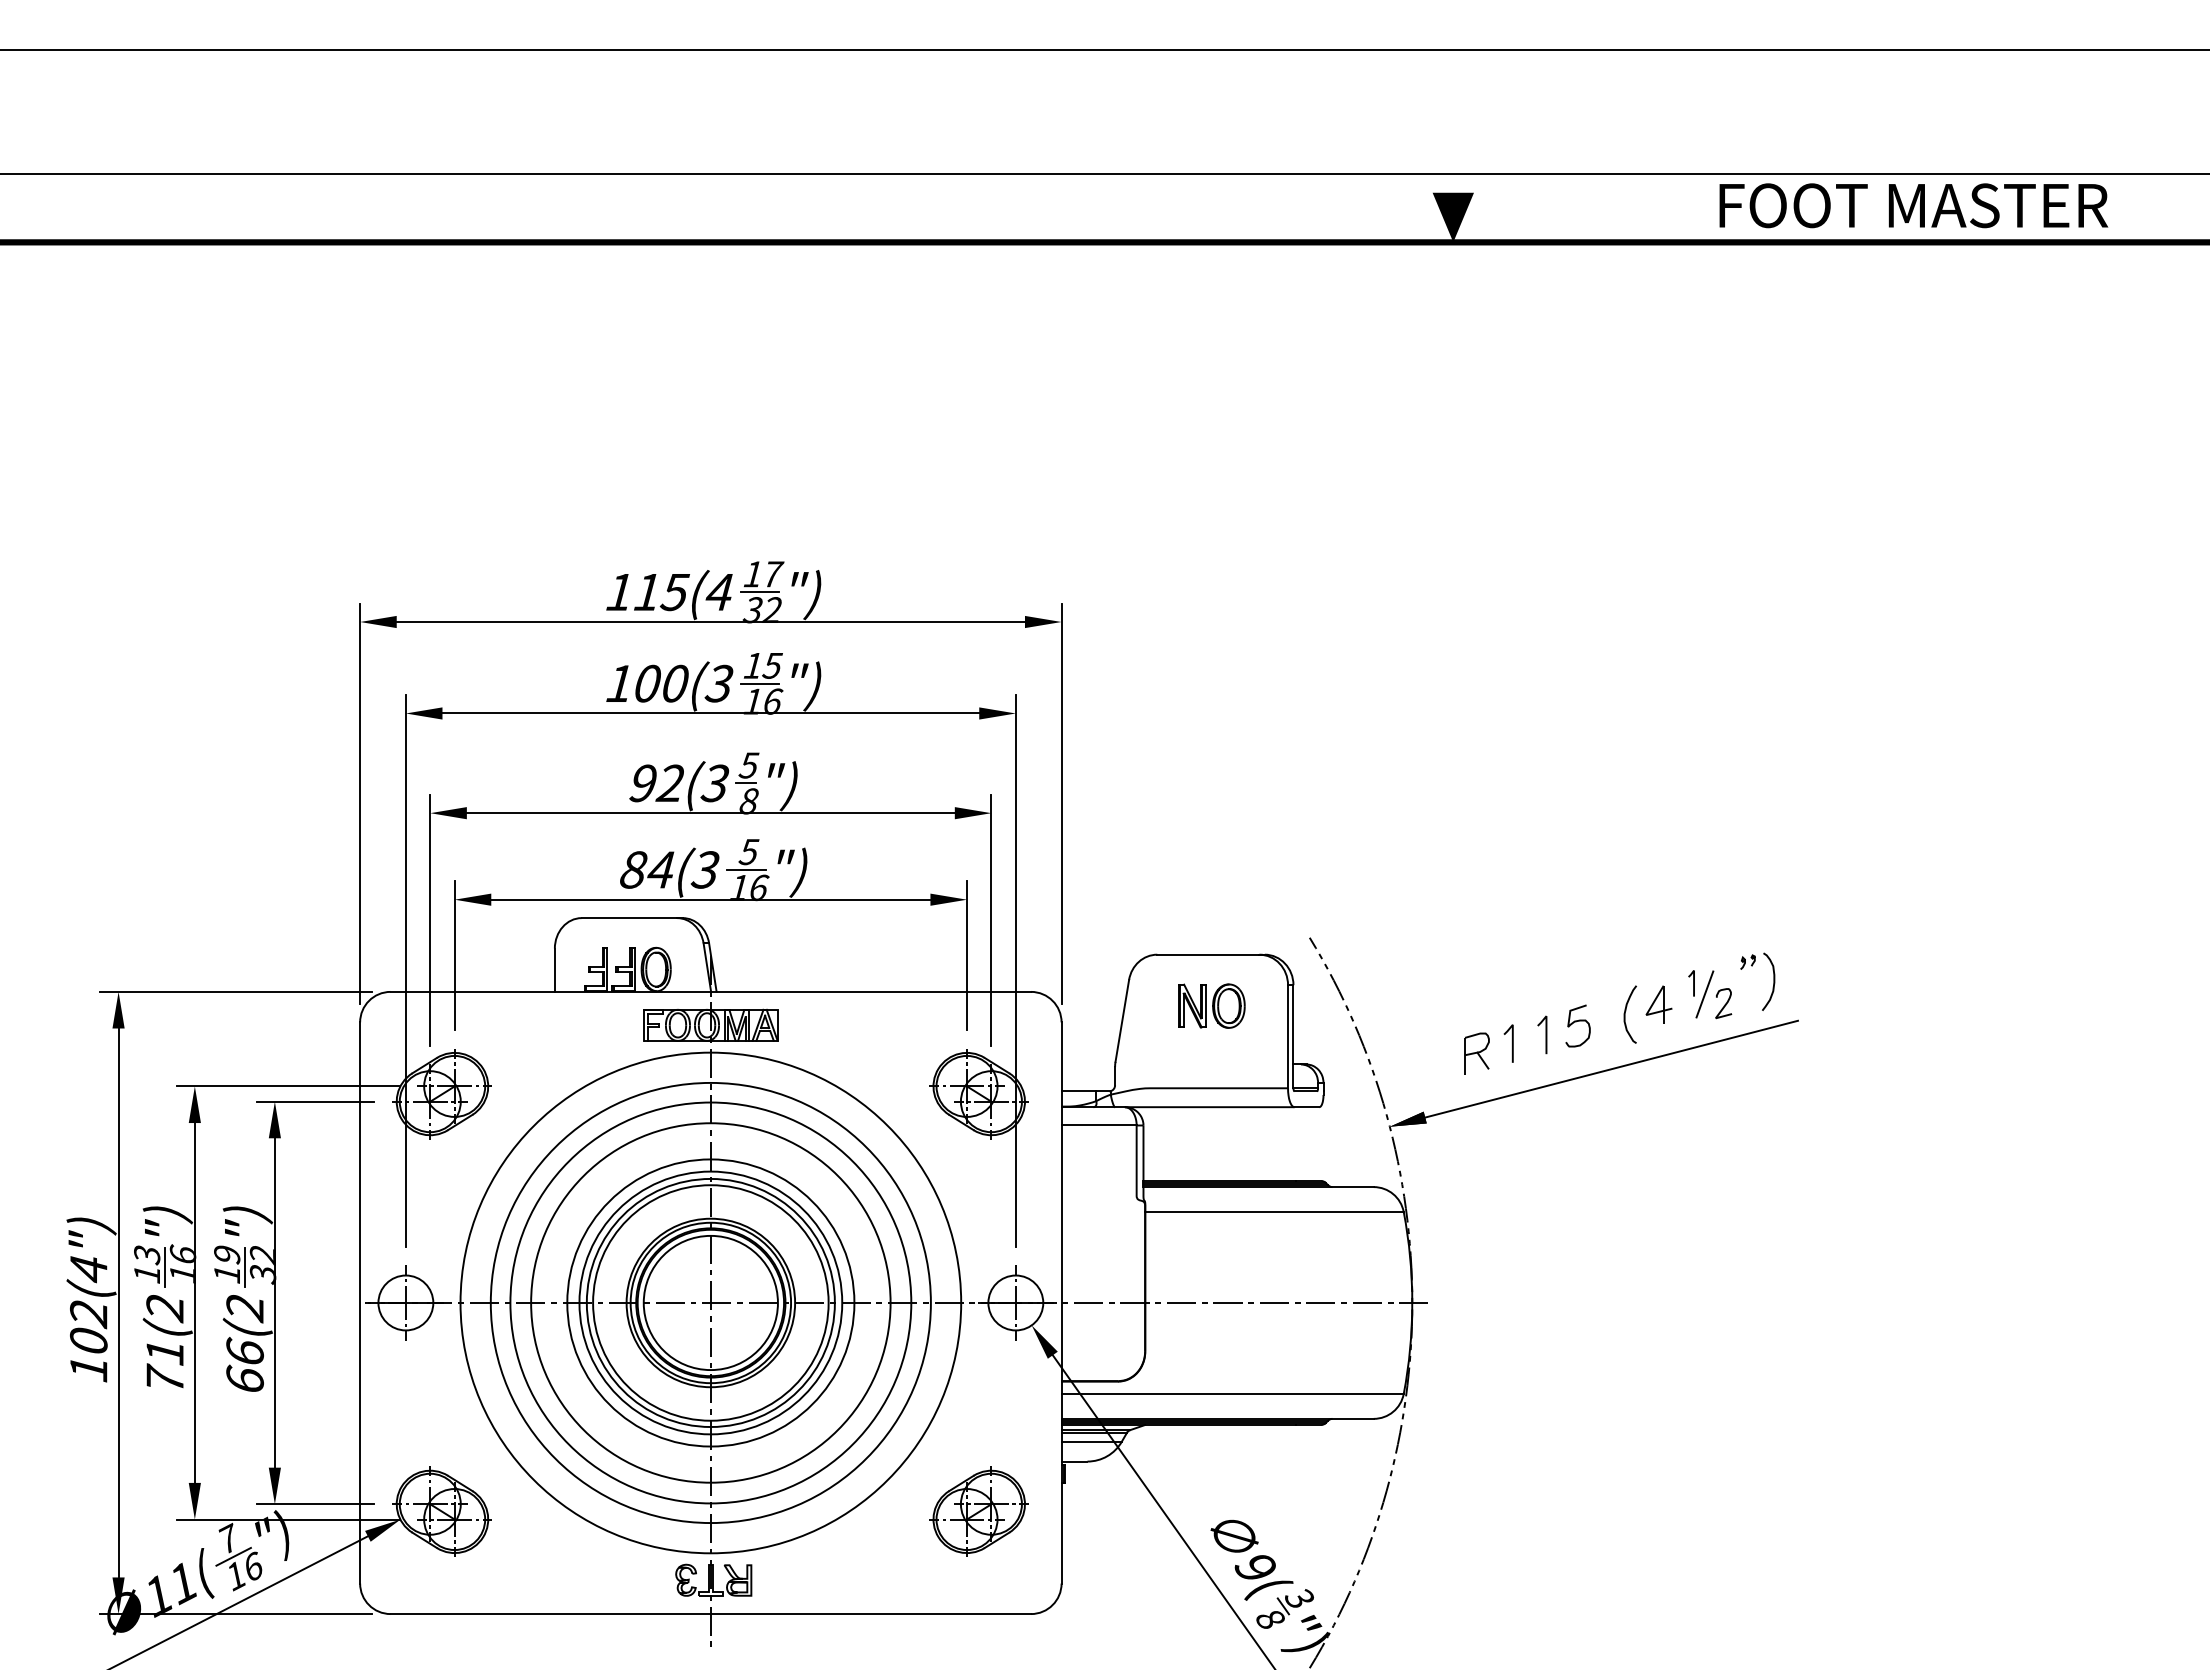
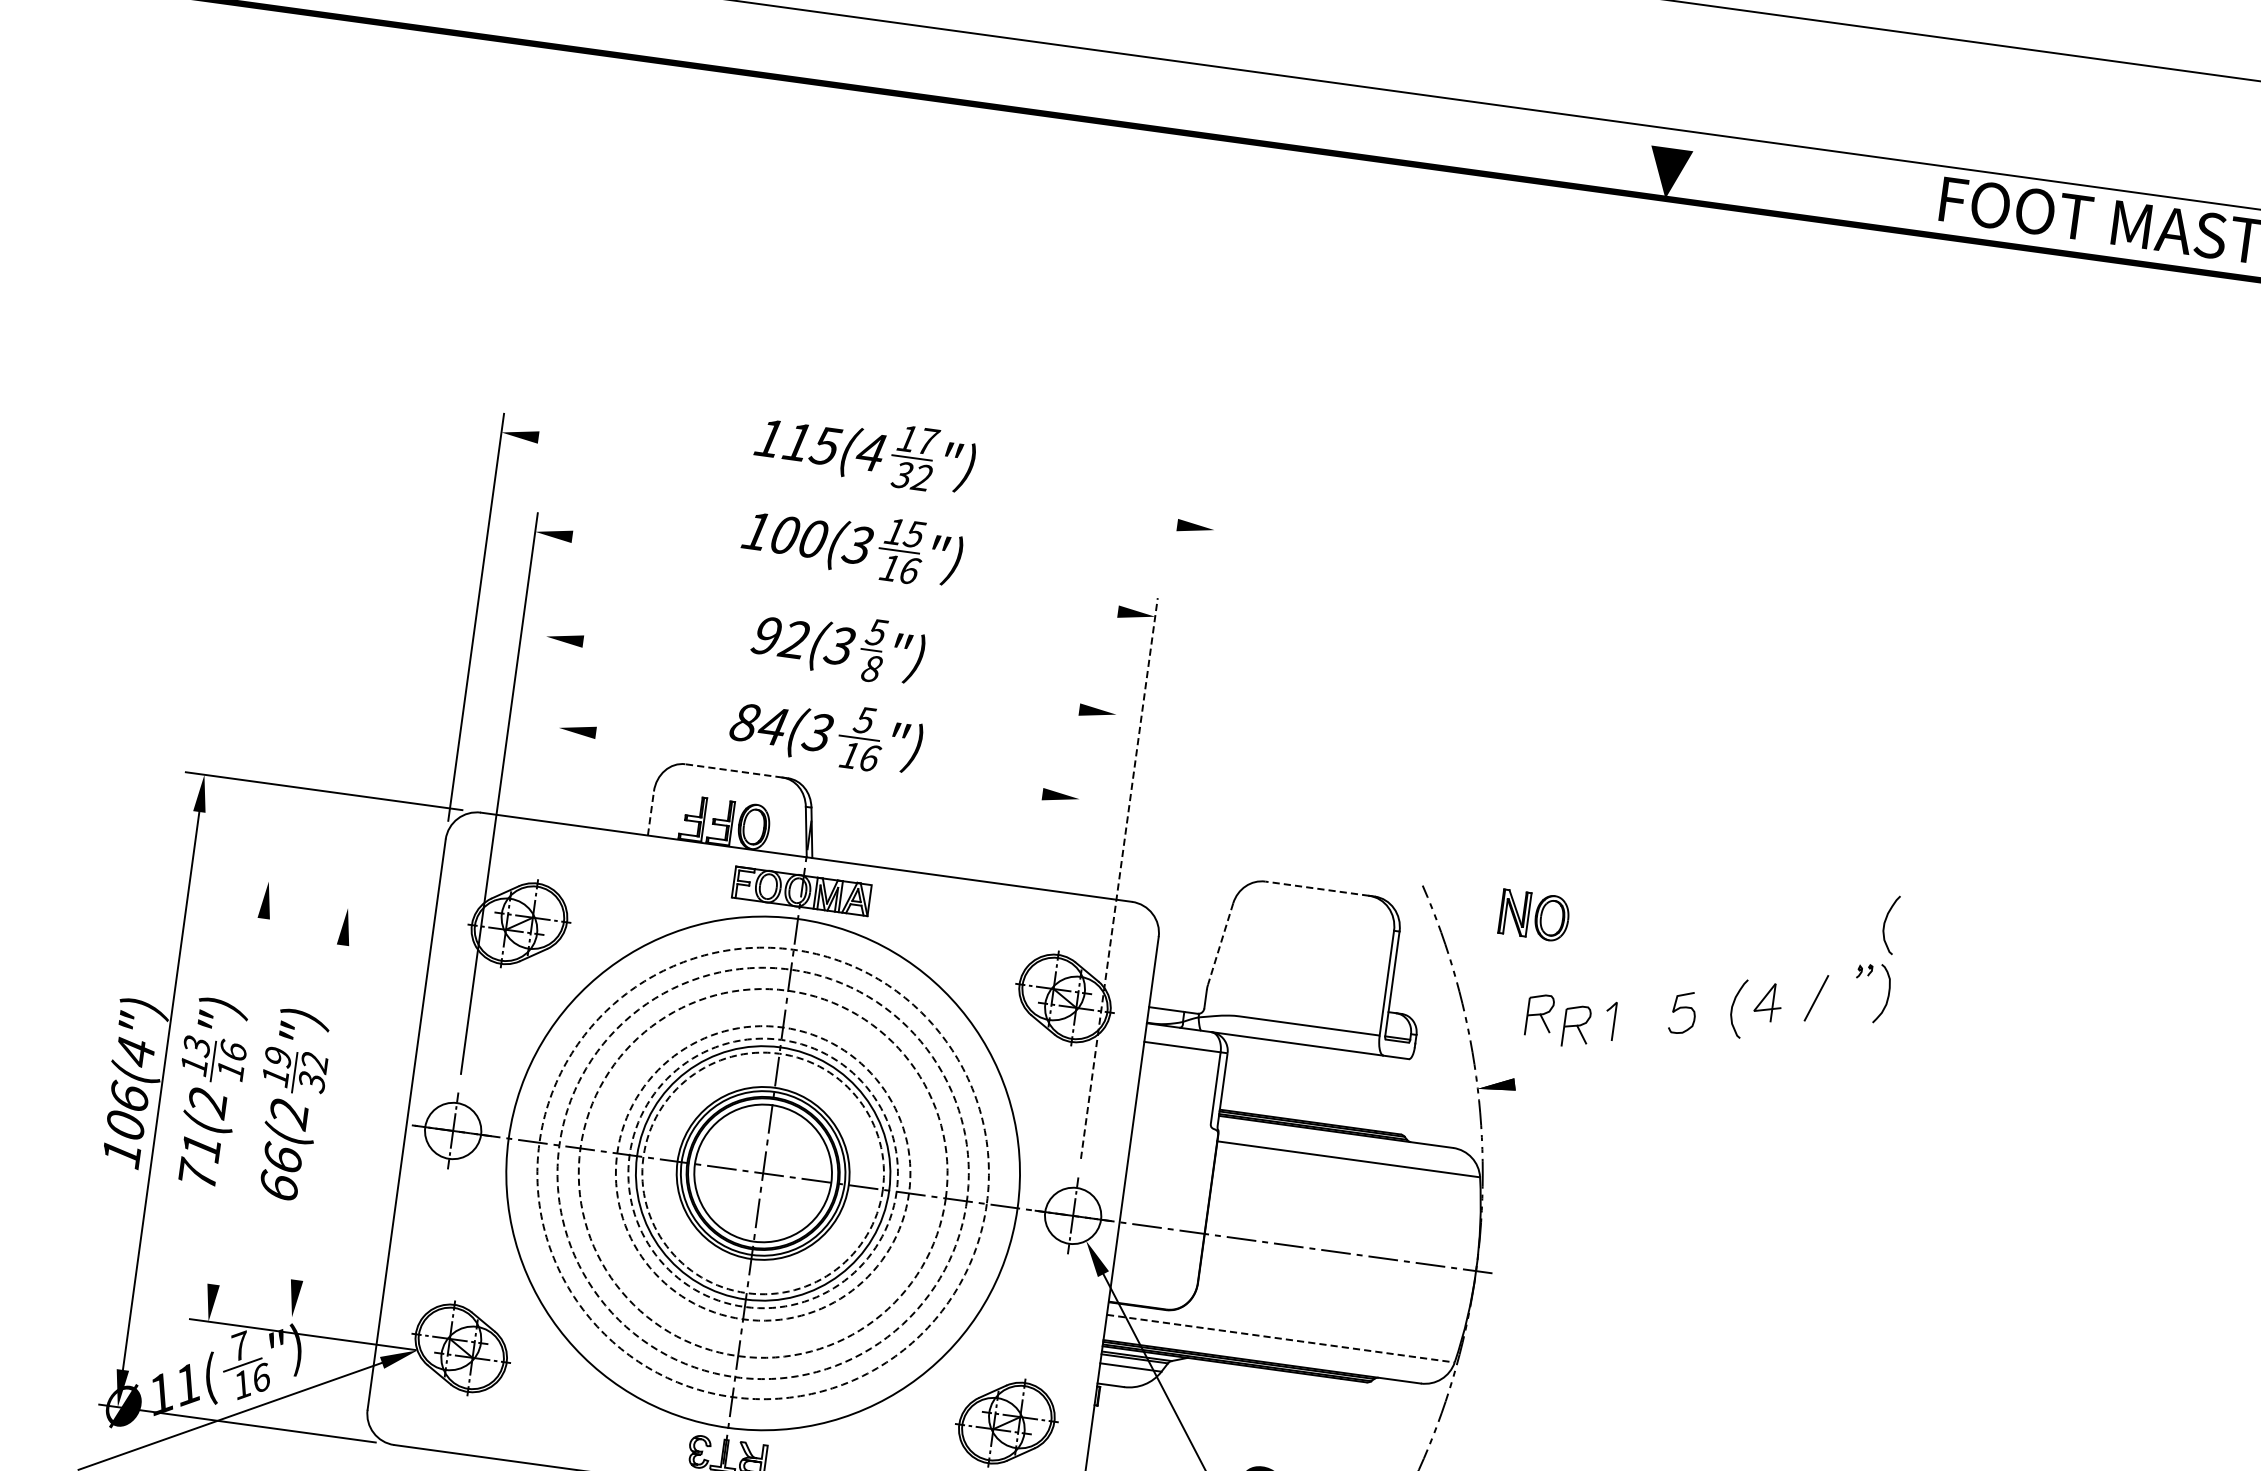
line: (710, 622) -> (857, 481), removed
line: (710, 713) -> (844, 574), removed
line: (1061, 803) -> (1189, 714), removed
line: (710, 813) -> (830, 675), removed
line: (710, 899) -> (818, 763), removed
curve: (1761, 913) -> (1885, 923), added
line: (629, 918) -> (733, 771), solid -> dashed
line: (430, 919) -> (531, 744), removed
line: (991, 919) -> (1101, 822), removed
line: (1207, 954) -> (1316, 888), solid -> dashed
line: (454, 955) -> (550, 784), removed
line: (967, 955) -> (1072, 855), removed
line: (554, 970) -> (650, 813), solid -> dashed
line: (1015, 971) -> (1118, 878), solid -> dashed
line: (1693, 983) -> (1806, 985), removed
curve: (1724, 1004) -> (1834, 1011), removed
part: (1211, 1005) -> (1534, 915), moved
line: (1122, 1020) -> (1220, 943), solid -> dashed
line: (1545, 1034) -> (1648, 1016), removed
part: (1439, 1047) -> (1539, 1015), added
line: (1611, 1068) -> (1711, 1060), removed
line: (287, 1086) -> (362, 894), removed
line: (315, 1101) -> (389, 913), removed
line: (194, 1302) -> (238, 1101), removed
line: (274, 1302) -> (319, 1112), removed
circle: (710, 1302) -> (762, 1172), solid -> dashed
circle: (710, 1302) -> (762, 1172), solid -> dashed
circle: (710, 1302) -> (762, 1172), solid -> dashed
circle: (710, 1302) -> (762, 1172), solid -> dashed
circle: (710, 1302) -> (762, 1172), solid -> dashed
circle: (710, 1302) -> (762, 1172), solid -> dashed
text: (88, 1313) -> (129, 1097), 102(4") -> 106(4")
line: (1233, 1394) -> (1281, 1339), solid -> dashed
line: (315, 1504) -> (333, 1323), removed

